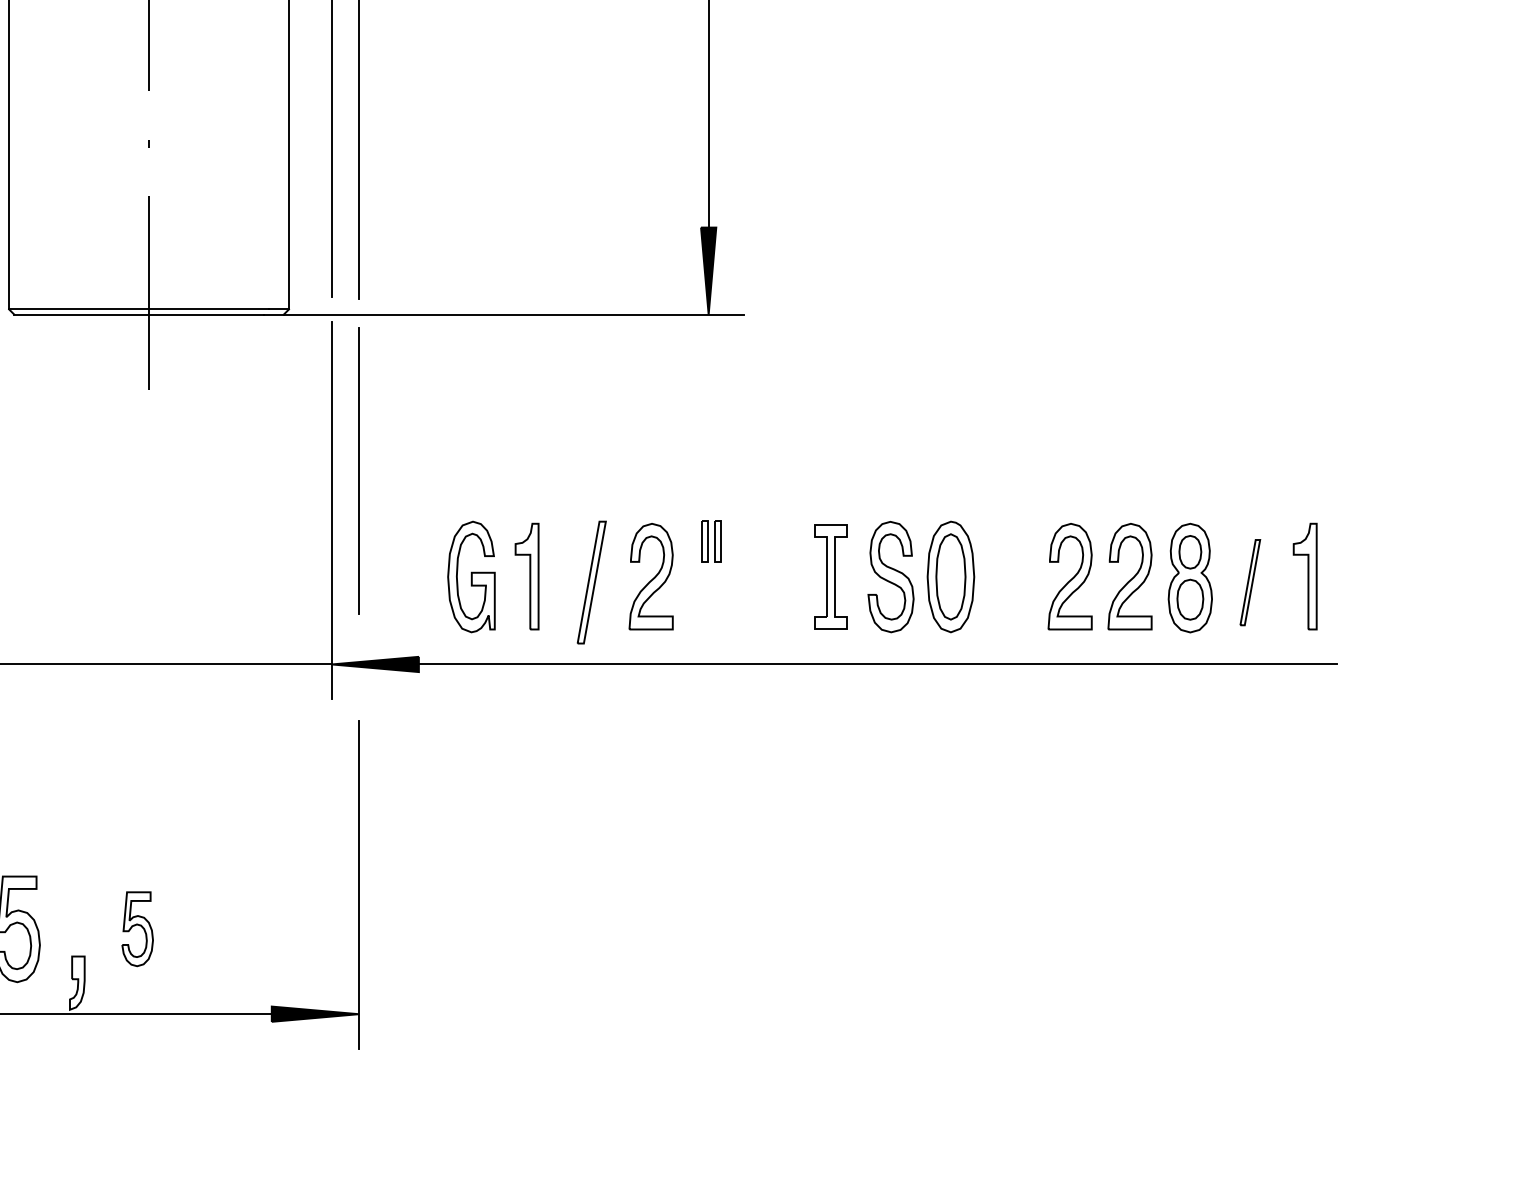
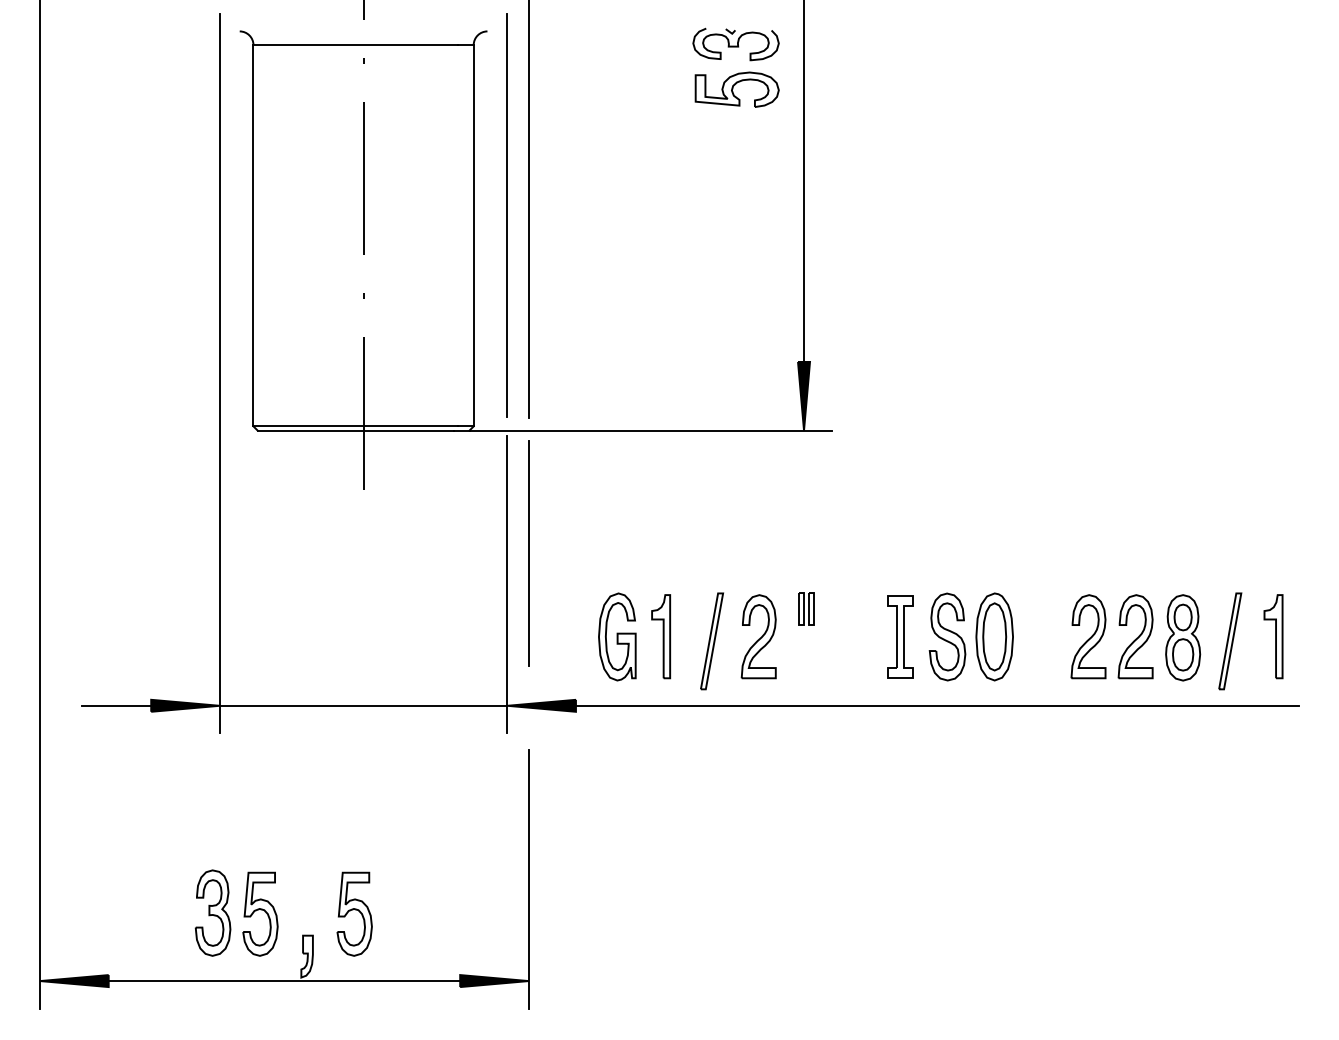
part: (1250, 582) -> (1230, 641), size x1.43
part: (137, 928) -> (354, 913), size x1.43

